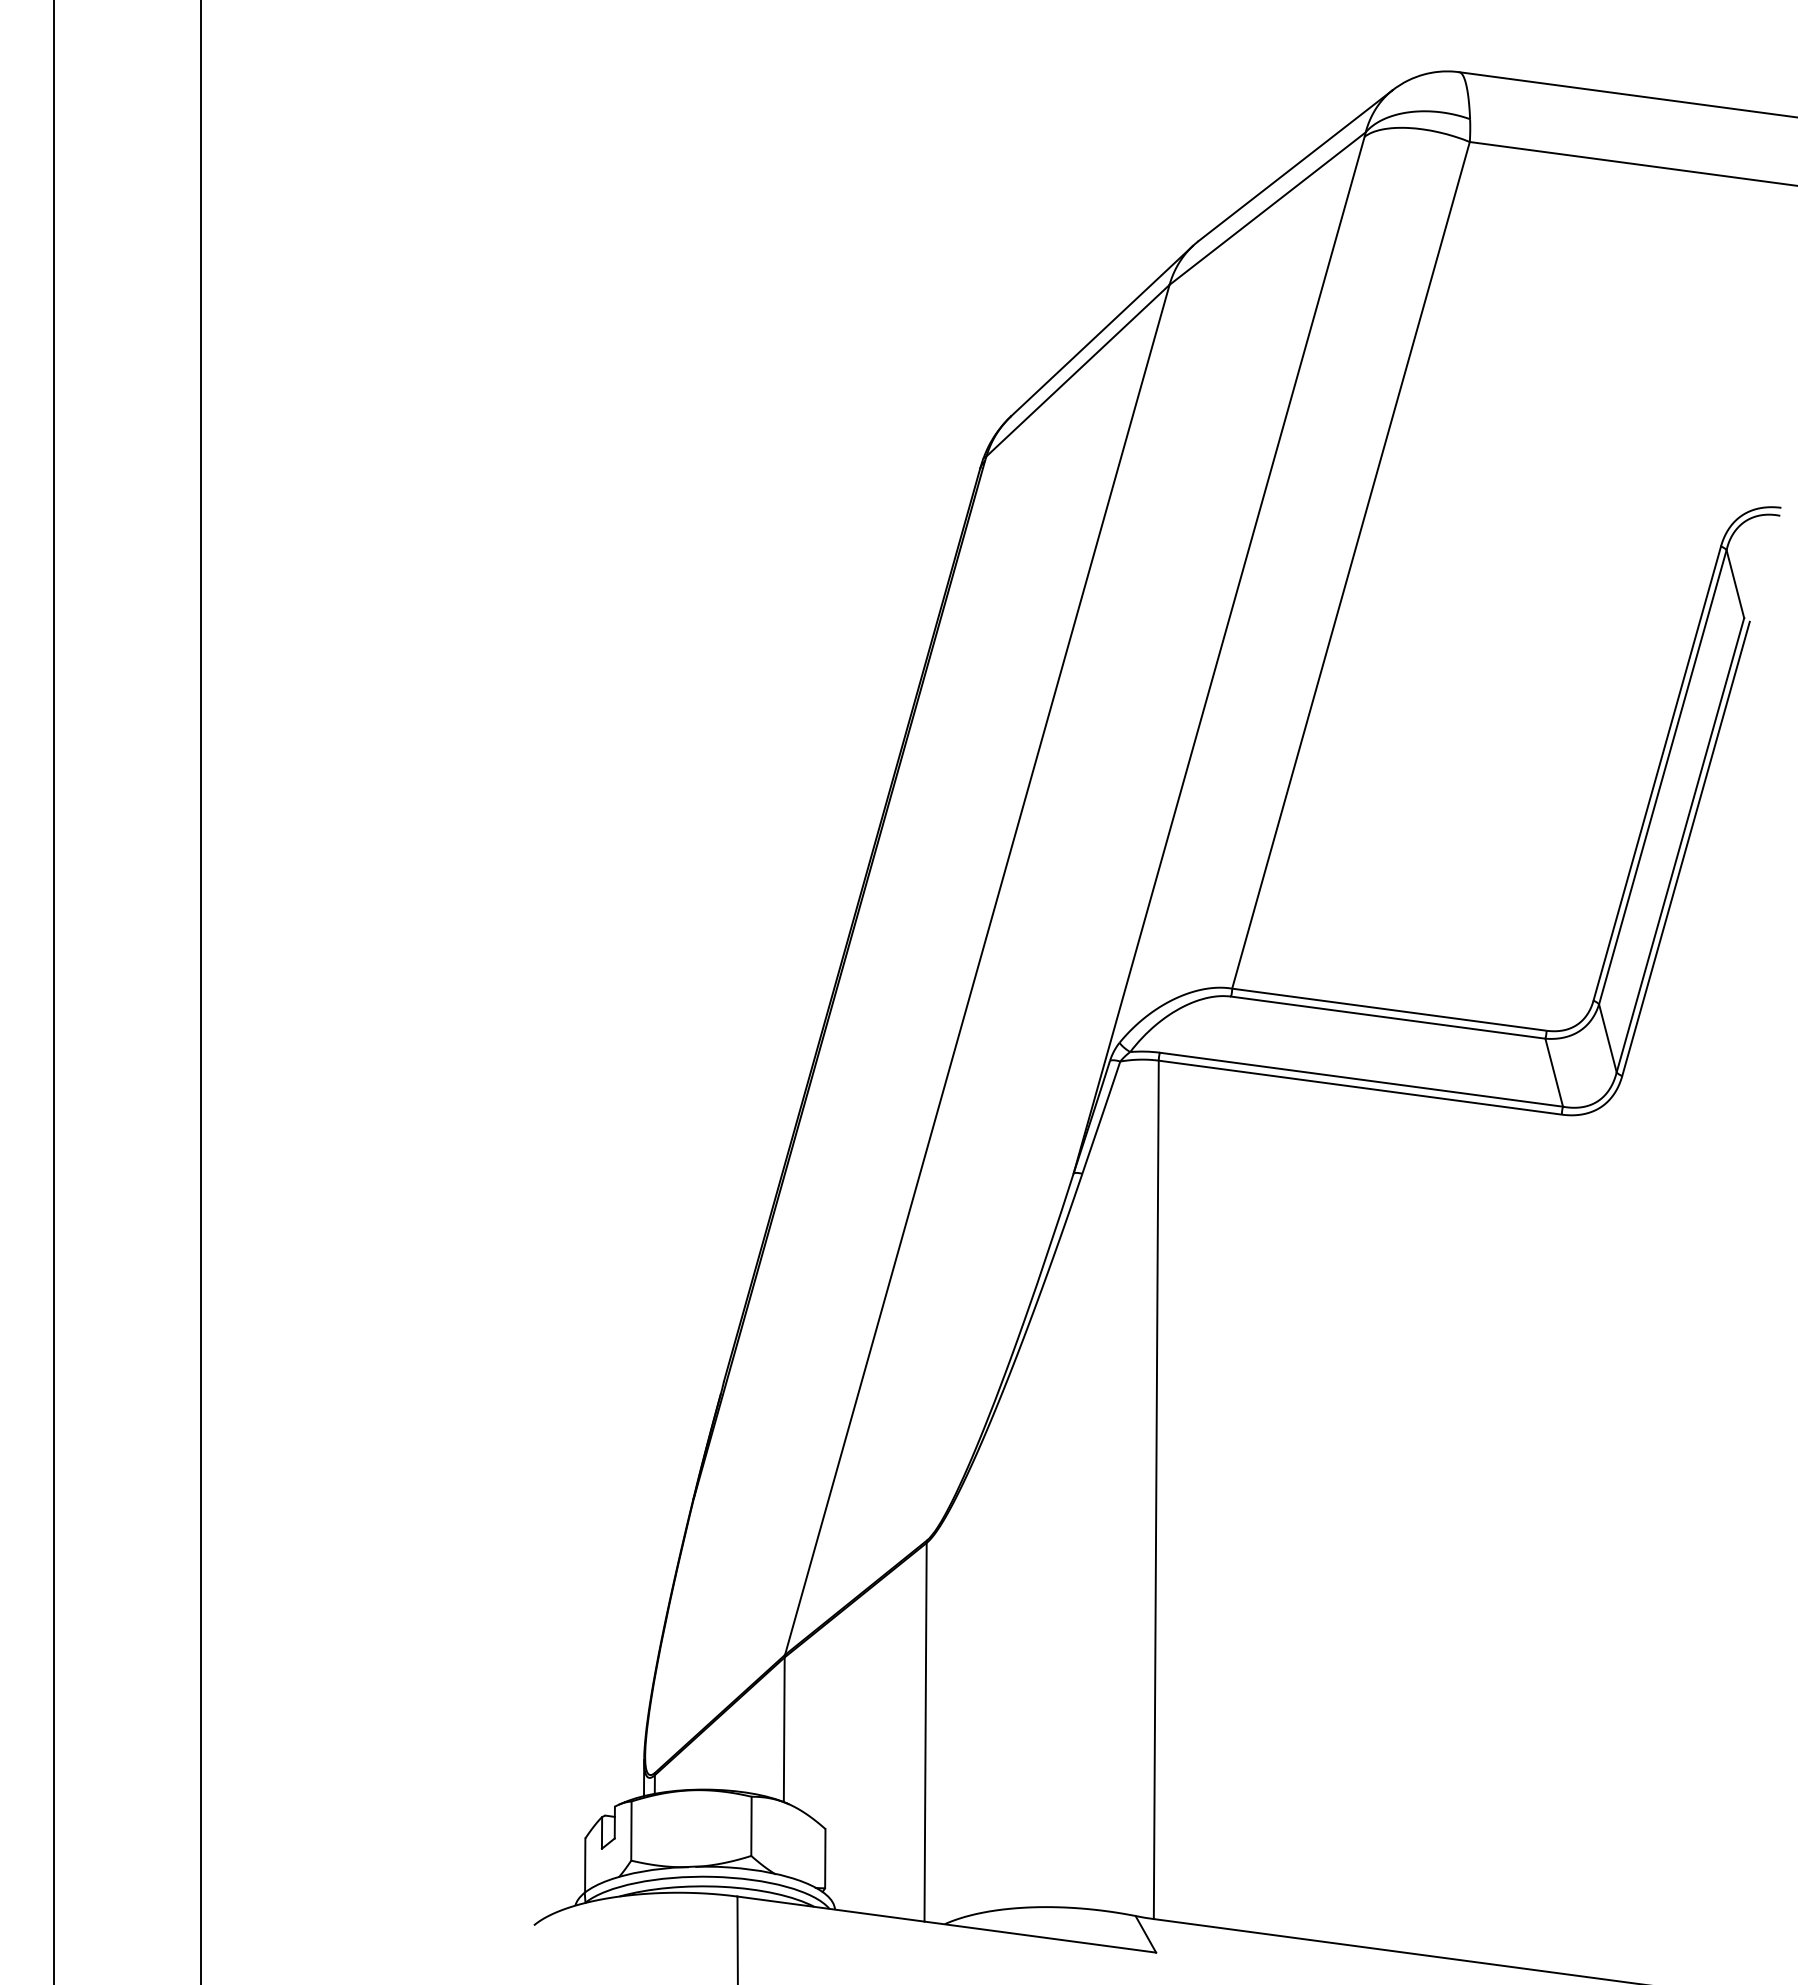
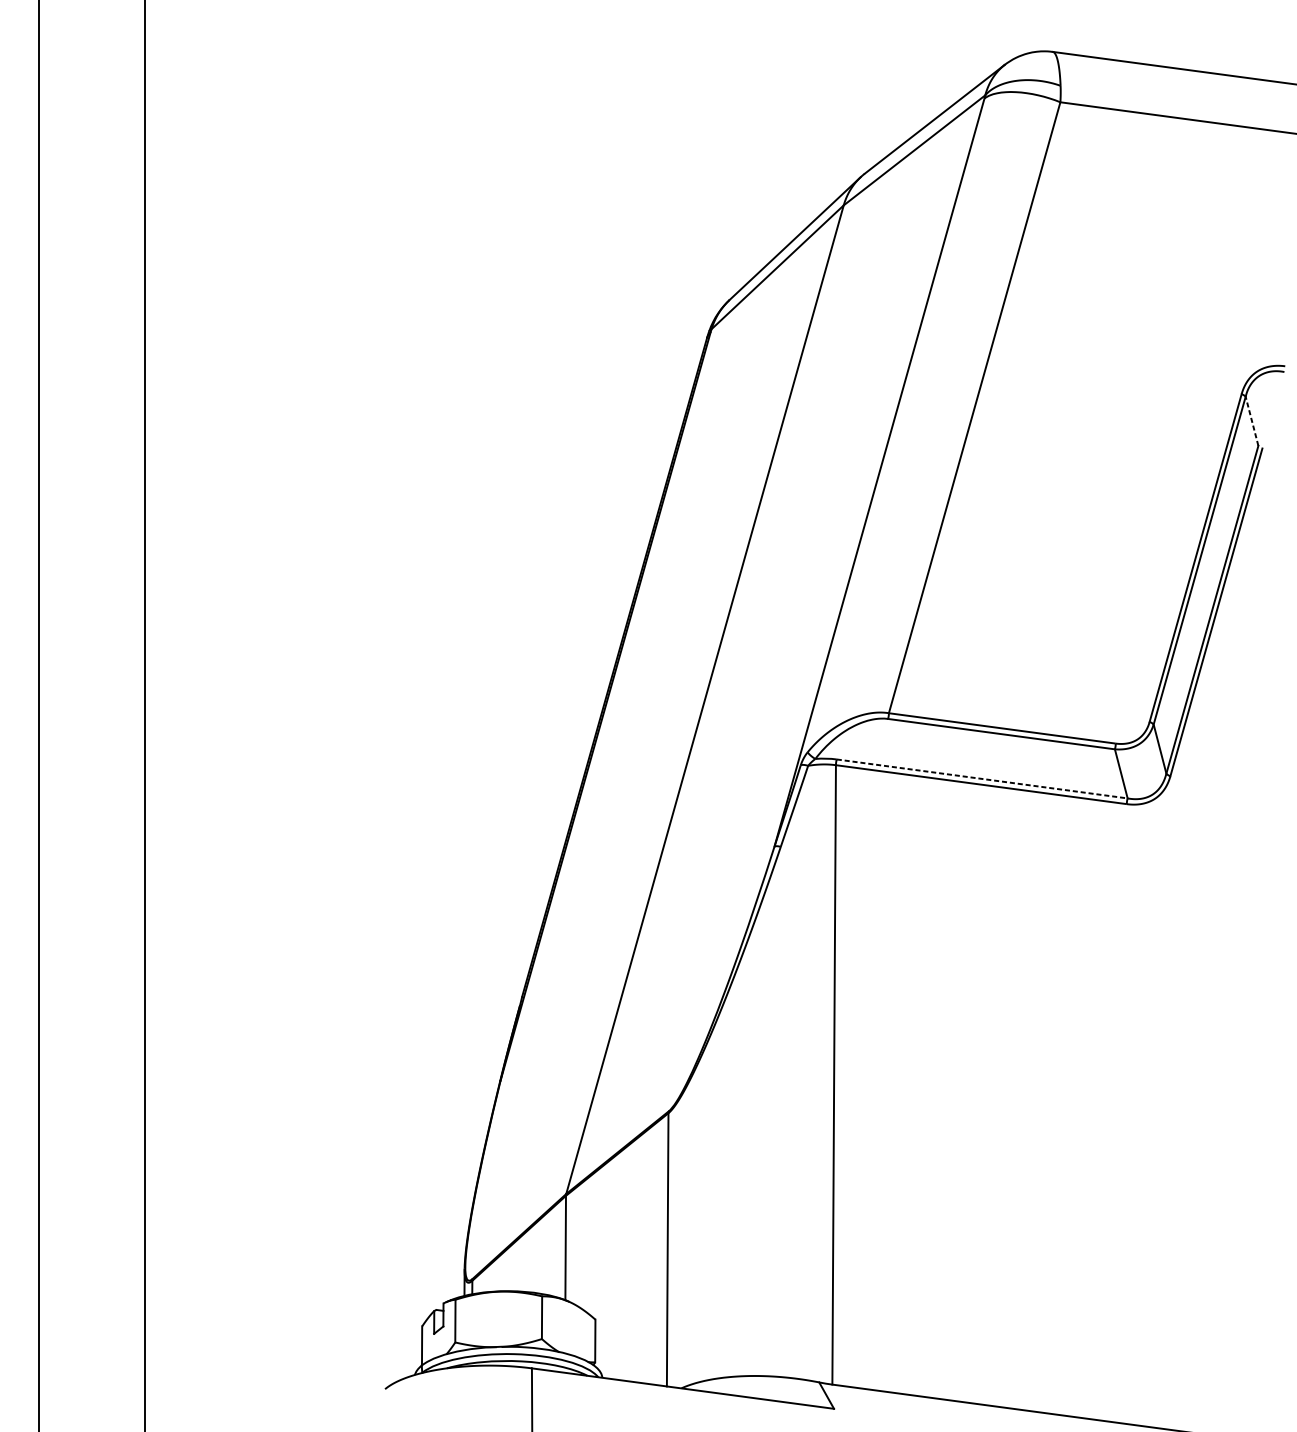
line: (1735, 583) -> (1252, 420), solid -> dashed
line: (1361, 1079) -> (982, 778), solid -> dashed

